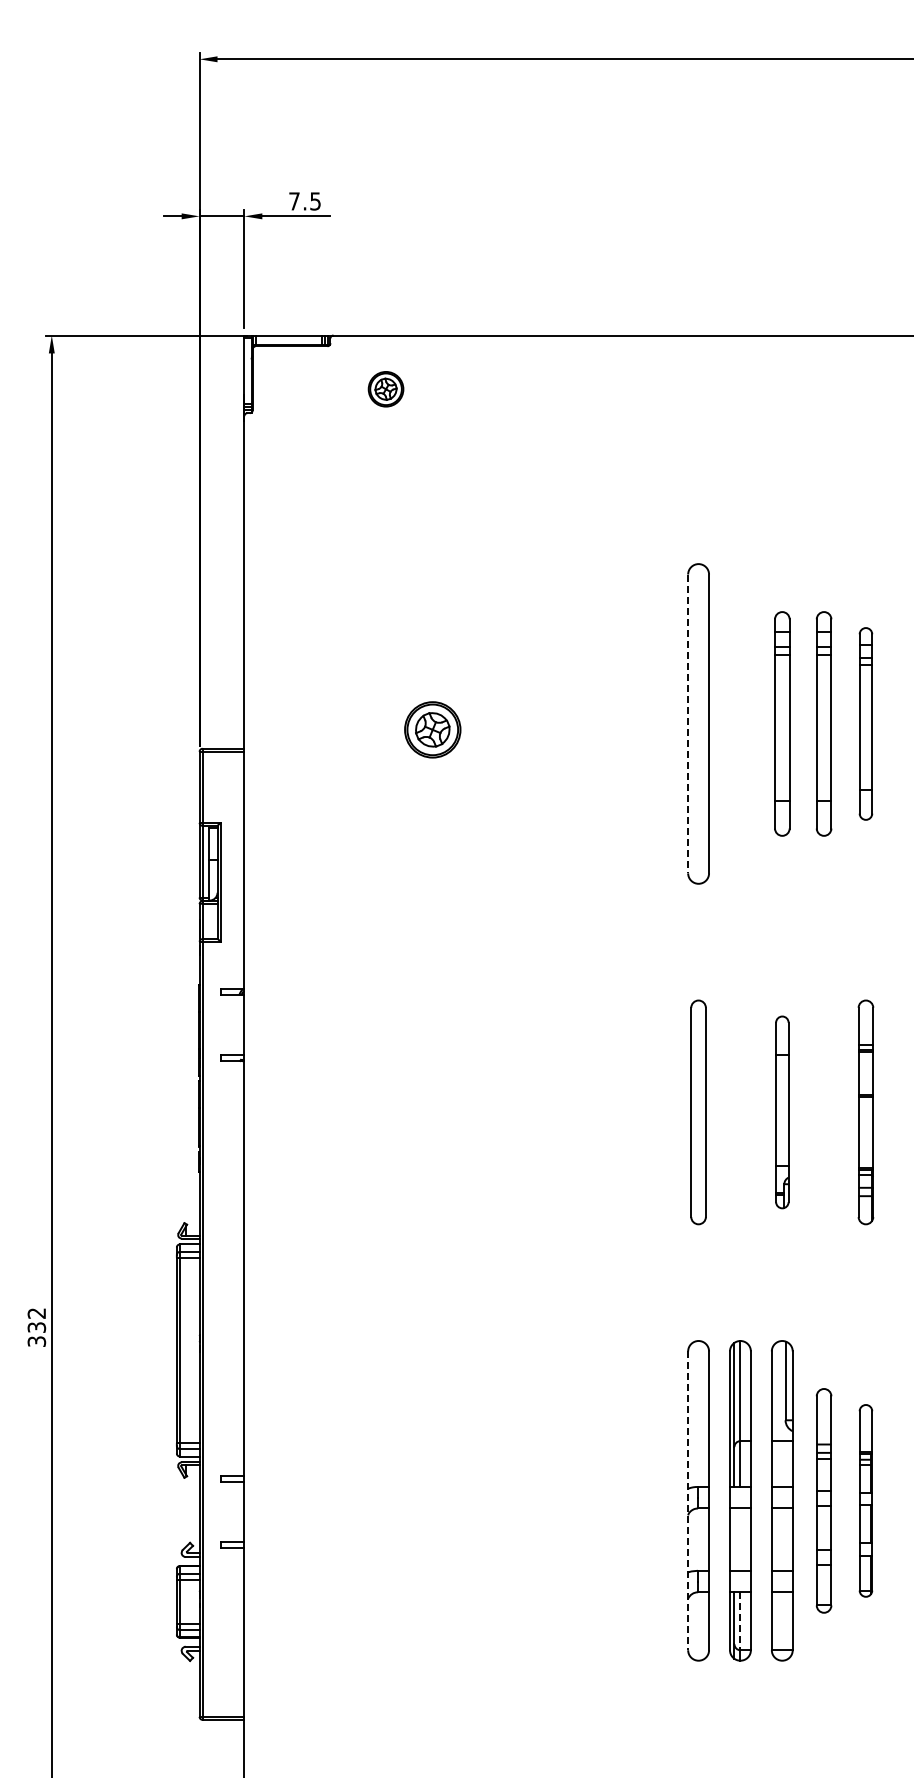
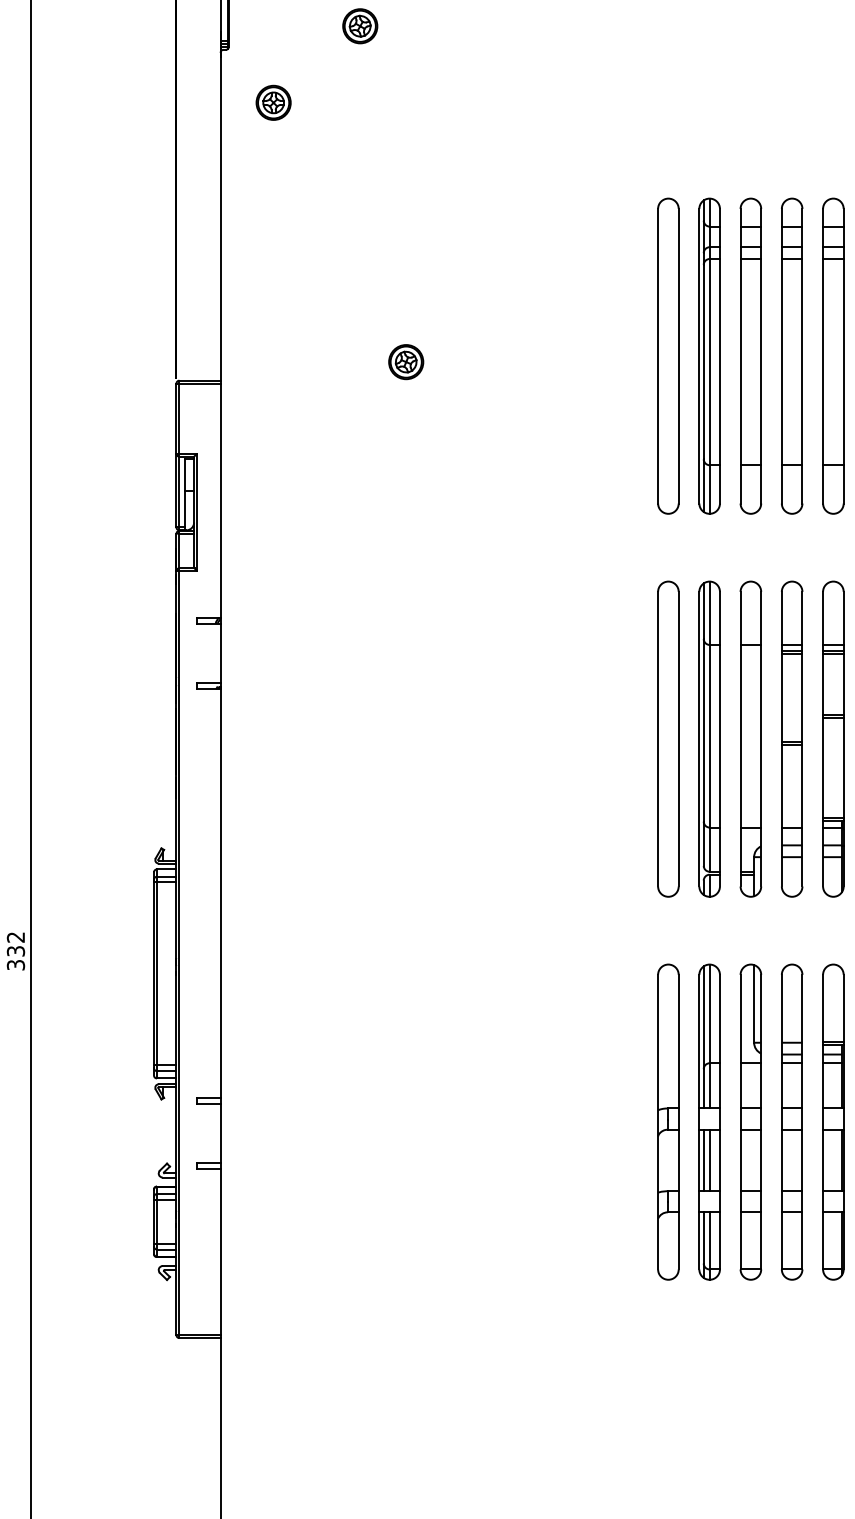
part: (298, 466) -> (273, 102), added
part: (740, 723) -> (709, 355), added
part: (782, 723) -> (751, 355), size x1.43
part: (823, 723) -> (791, 355), size x1.43
part: (865, 723) -> (832, 355), size x1.67
line: (688, 724) -> (658, 356), dashed -> solid
part: (432, 729) -> (406, 361), size x0.62
part: (698, 1112) -> (668, 739), size x1.43
part: (740, 1112) -> (709, 739), added
part: (782, 1112) -> (751, 739), size x1.67
part: (823, 1112) -> (791, 739), added
part: (865, 1112) -> (832, 739), size x1.43
part: (823, 1500) -> (791, 1121), size x1.43
part: (865, 1500) -> (832, 1121), size x1.67
line: (688, 1501) -> (658, 1122), dashed -> solid
line: (734, 1539) -> (703, 1160), added
line: (740, 1539) -> (709, 1160), added
line: (740, 1621) -> (709, 1241), dashed -> solid

